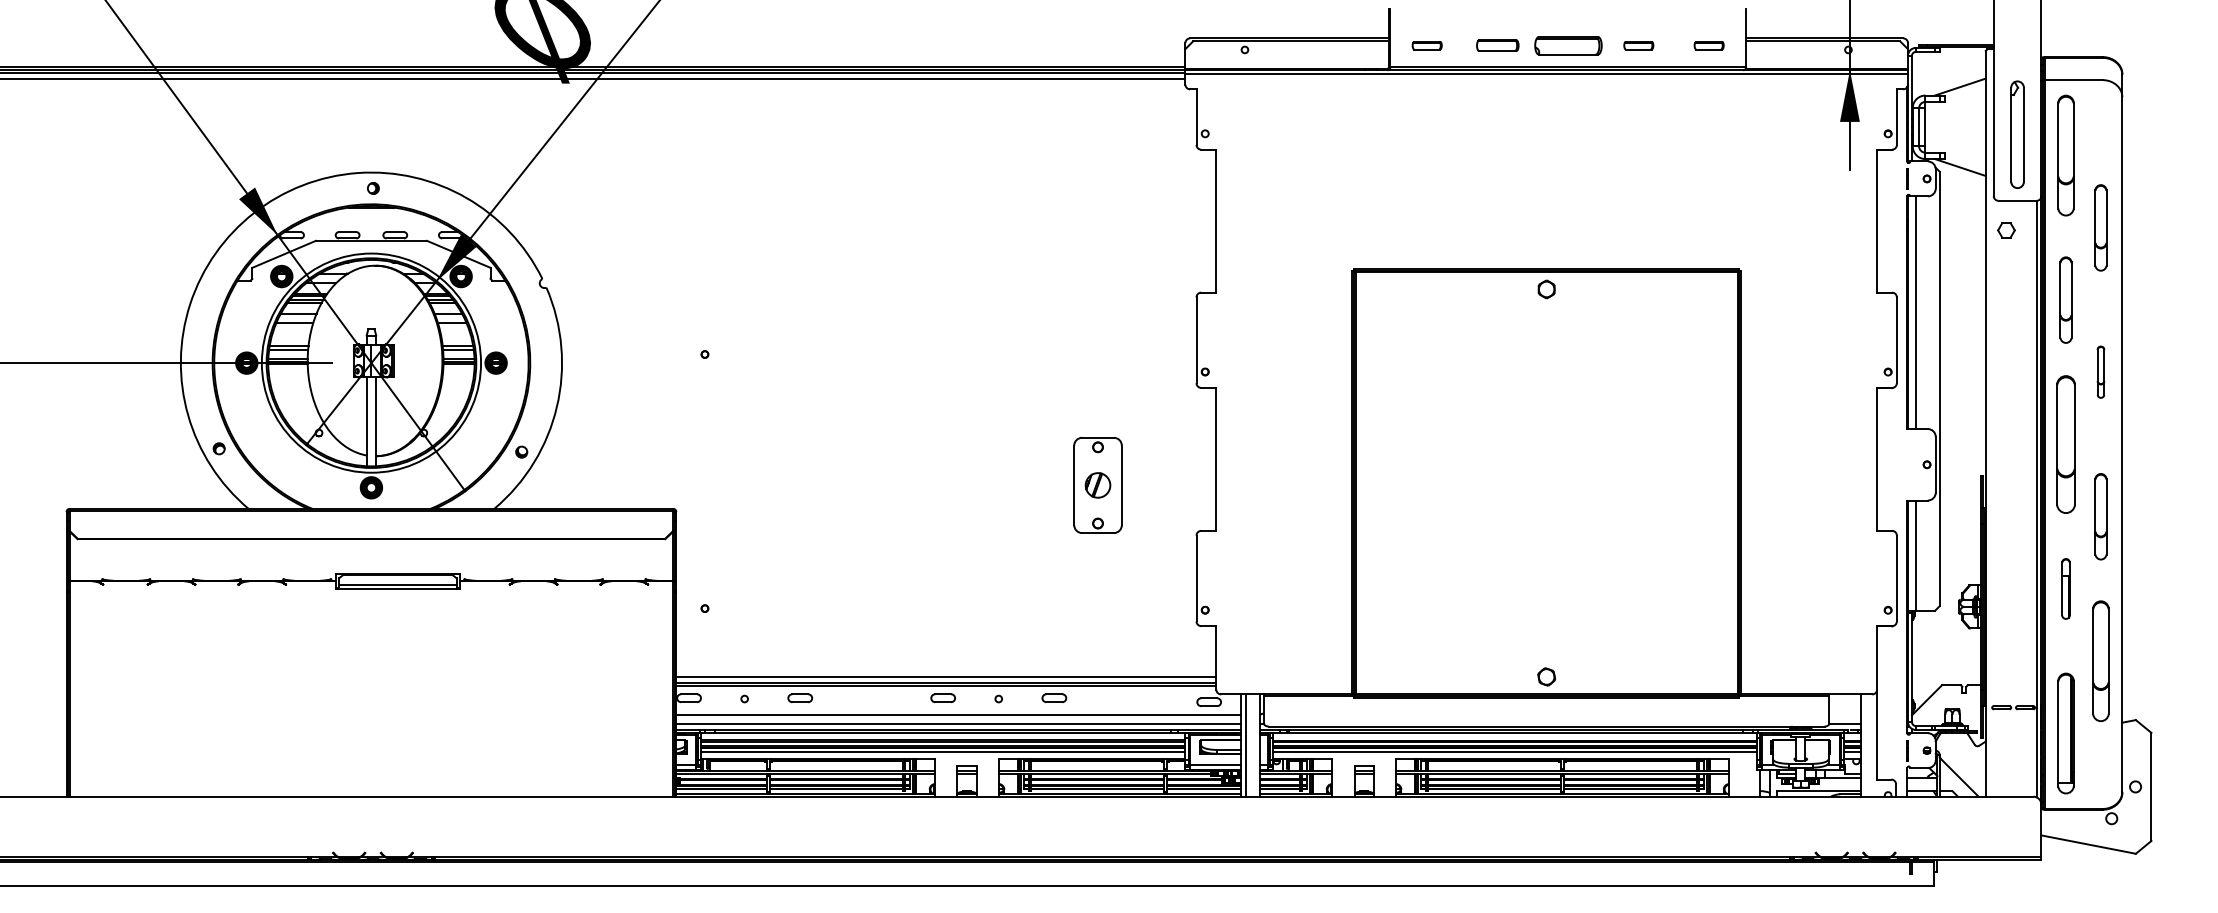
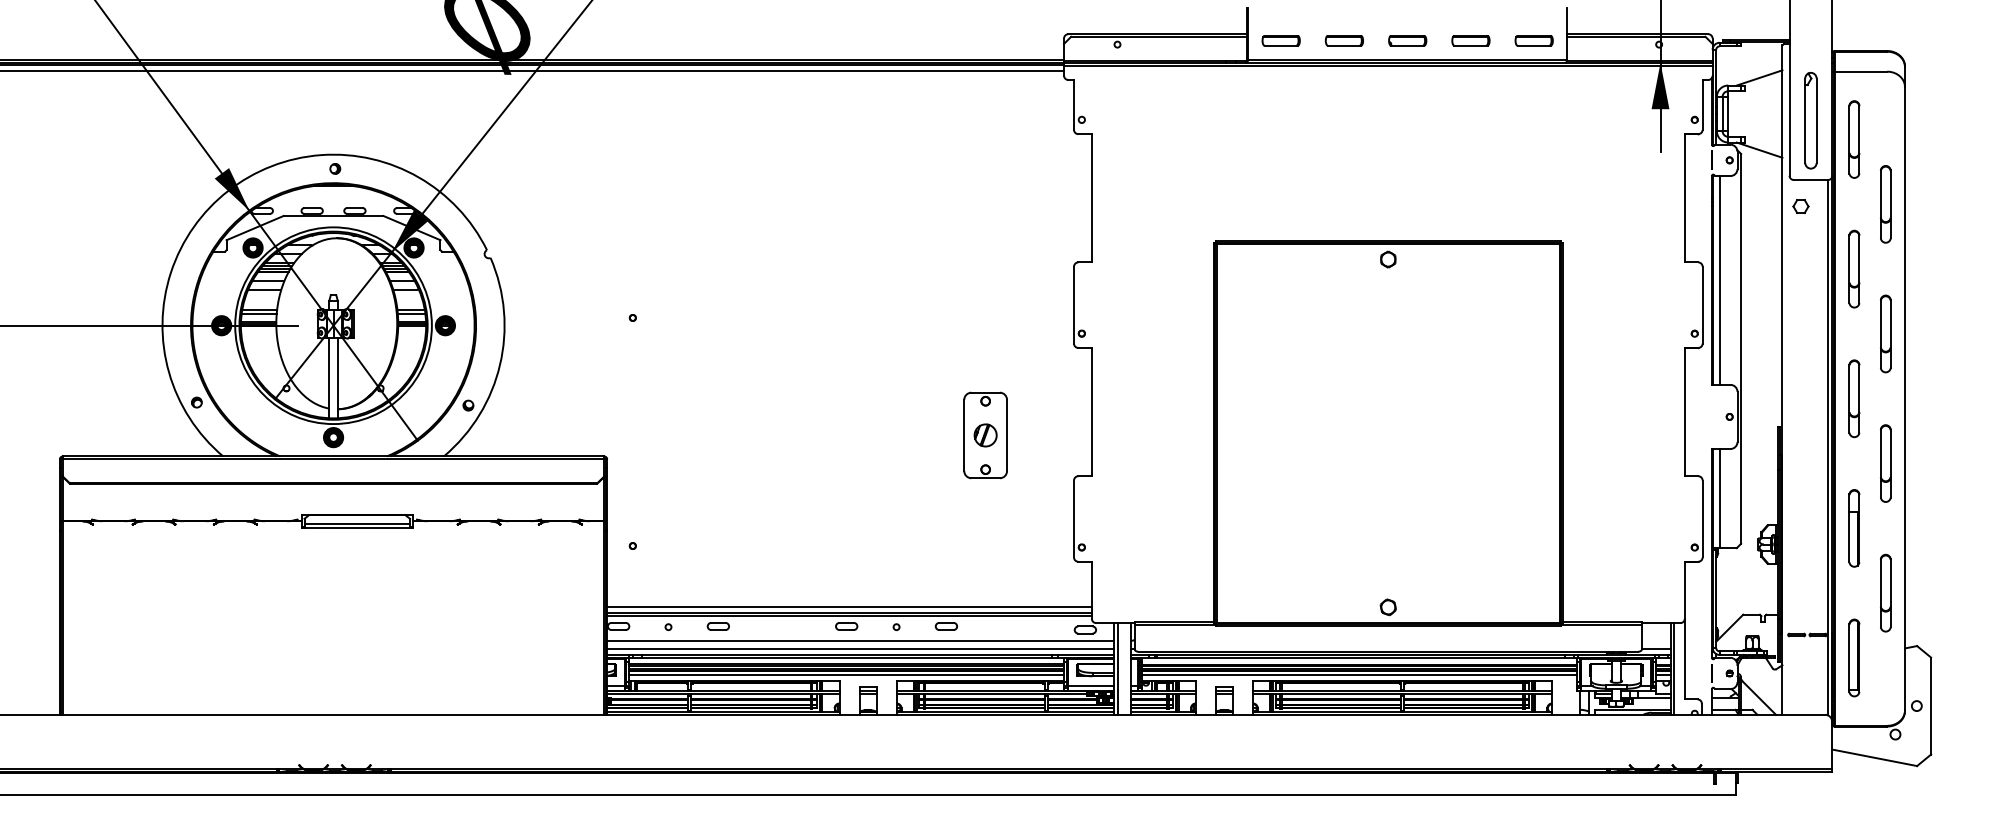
part: (1426, 45) -> (1280, 40), size x1.43
part: (1567, 45) -> (1407, 40), size x0.62
part: (1638, 45) -> (1470, 40), size x1.43
part: (1708, 45) -> (1533, 40), size x1.43
part: (2065, 155) -> (1853, 139), size x0.71
part: (2100, 371) -> (1885, 333), size x1.67
part: (2065, 444) -> (1853, 398), size x0.62
part: (2065, 588) -> (1853, 527), size x1.43
part: (2100, 660) -> (1885, 592), size x0.71
part: (2065, 732) -> (1853, 657), size x0.71
line: (1864, 745) -> (1673, 668), added

